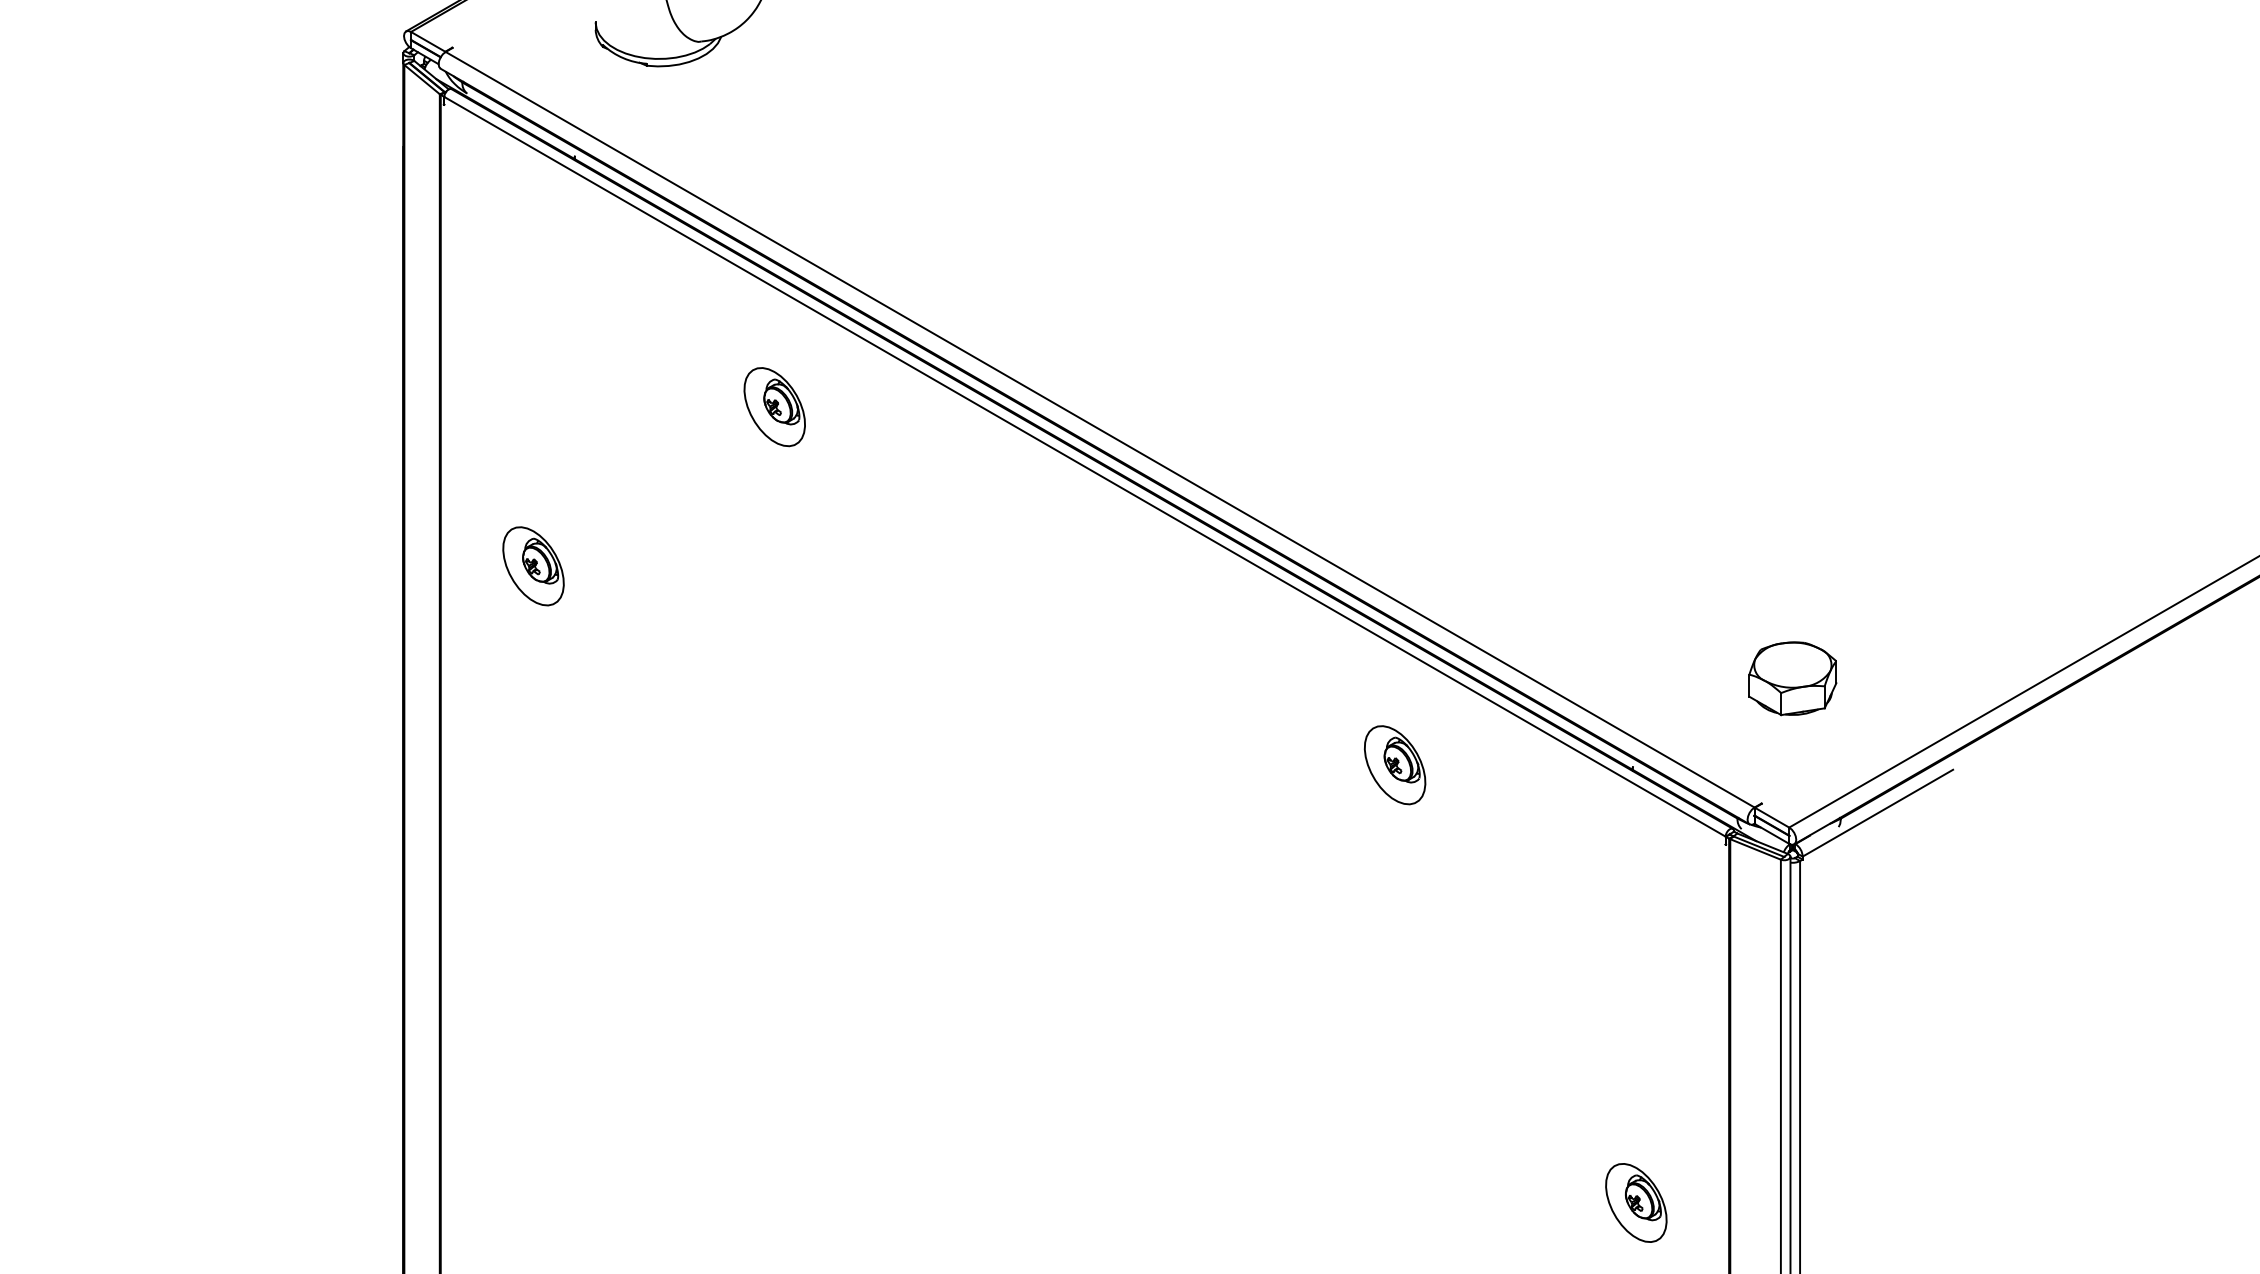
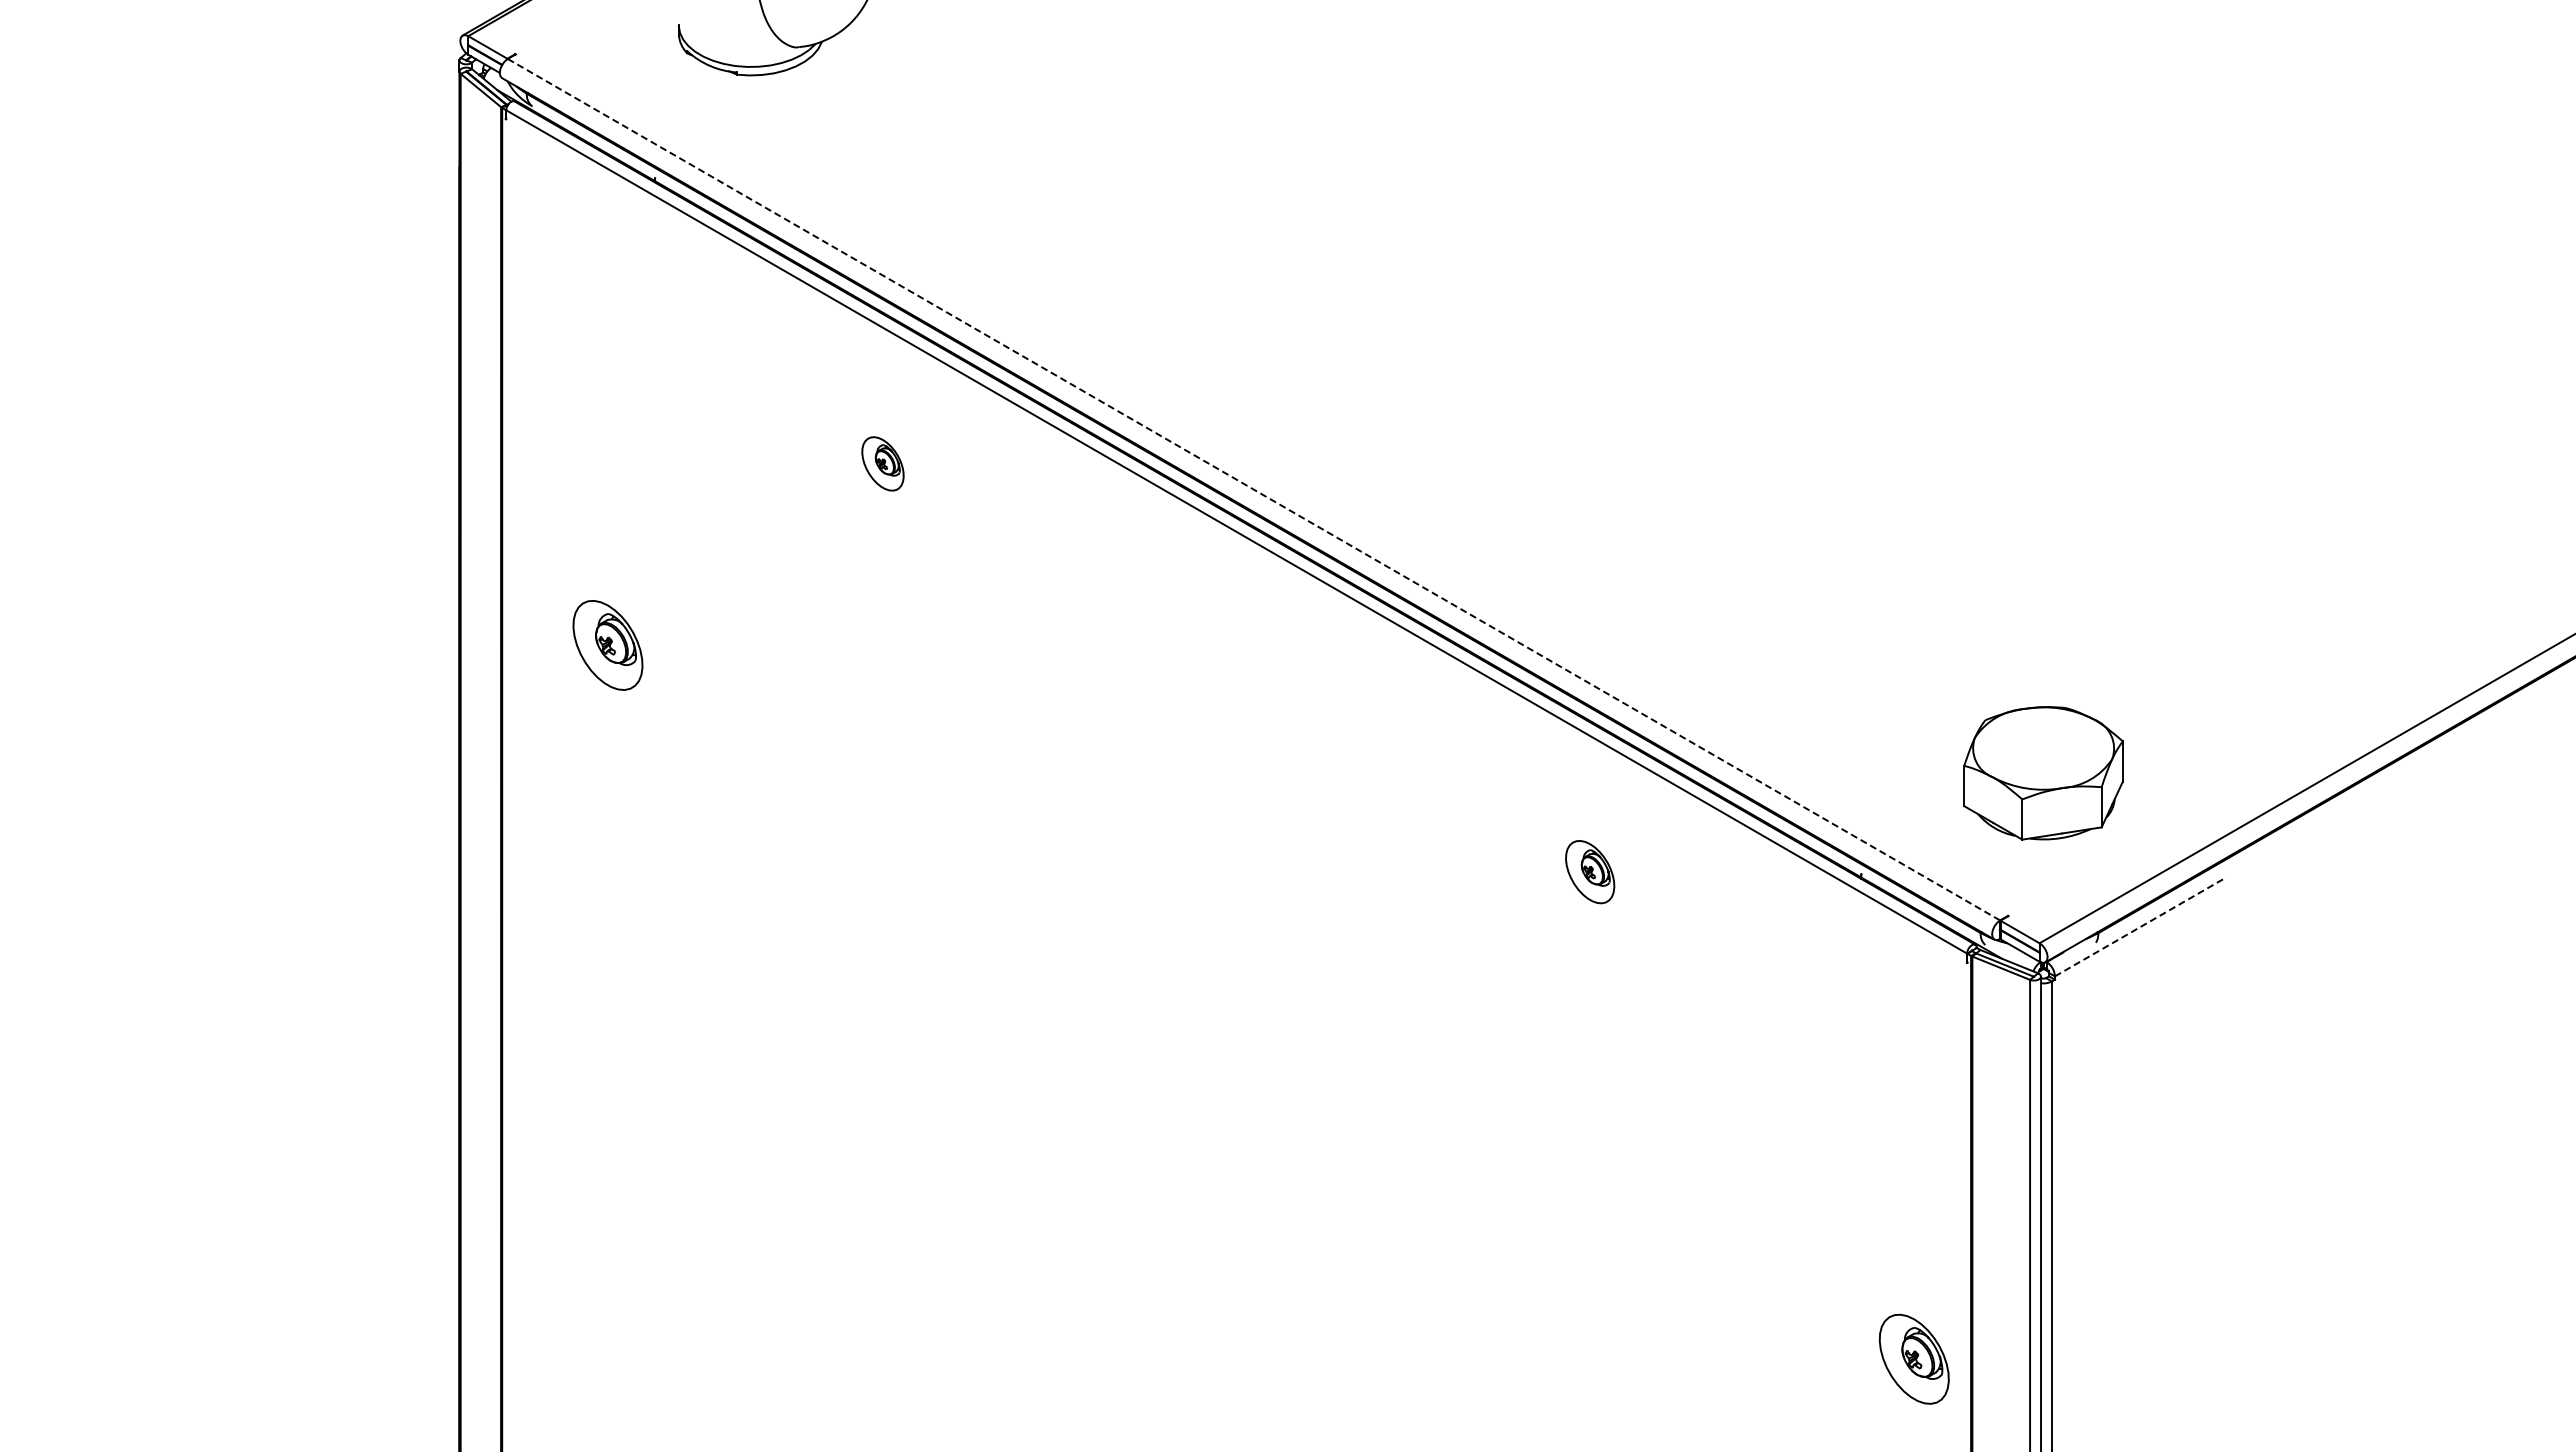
part: (774, 406) -> (882, 463), size x0.6
line: (1099, 429) -> (1253, 489), solid -> dashed
part: (1792, 678) -> (2043, 773), size x1.6
part: (1394, 764) -> (1589, 871), size x0.7
line: (1878, 812) -> (2141, 926), solid -> dashed
part: (1635, 1202) -> (1913, 1358), moved

